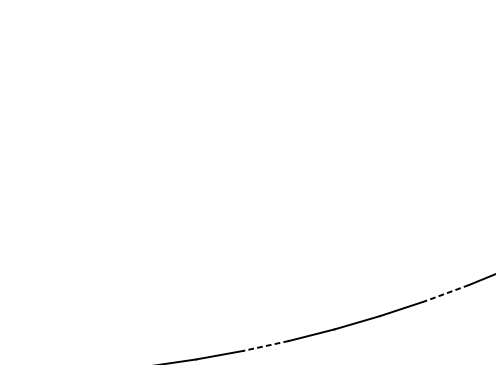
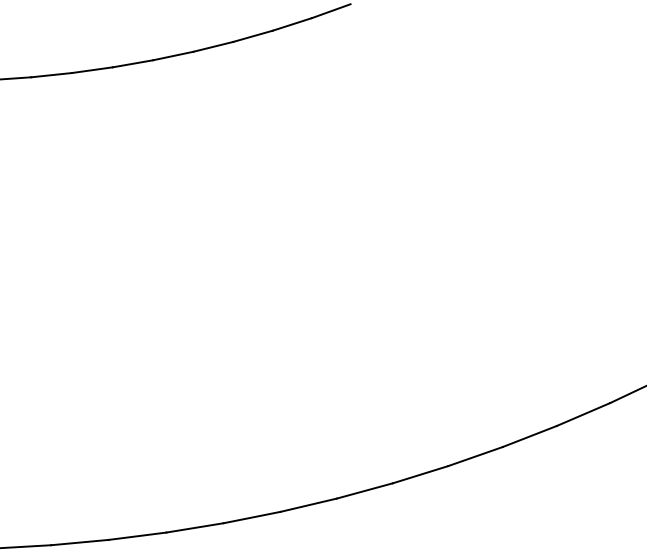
line: (446, 293) -> (583, 414), dashed -> solid
line: (265, 345) -> (364, 490), dashed -> solid

